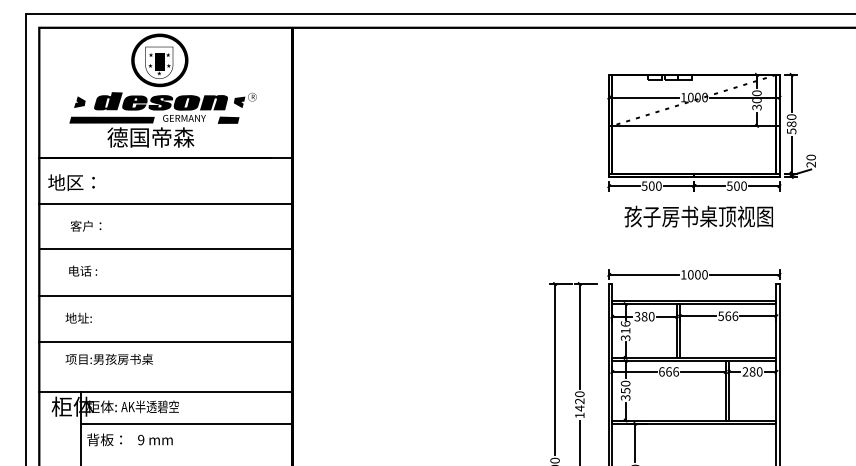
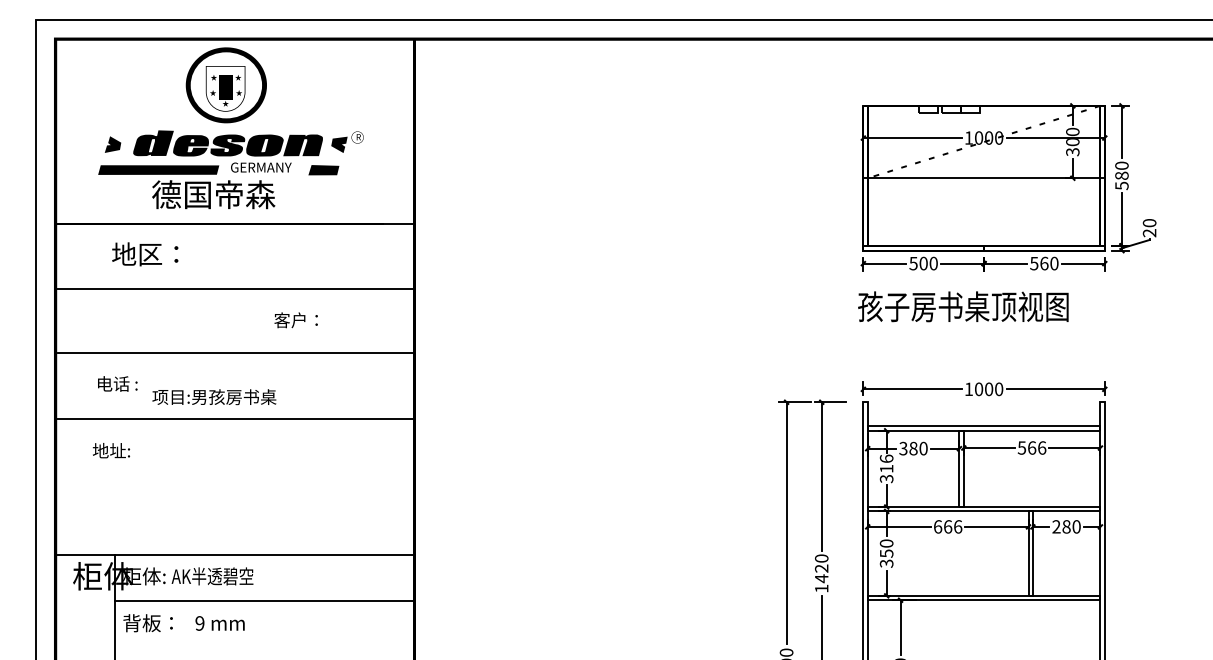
text: (71, 182) -> (145, 254), moved
text: (736, 185) -> (1043, 262), 500 -> 560
text: (698, 216) -> (962, 306), moved
text: (85, 225) -> (295, 319), moved
line: (165, 342) -> (234, 485), removed
text: (108, 358) -> (213, 395), moved

